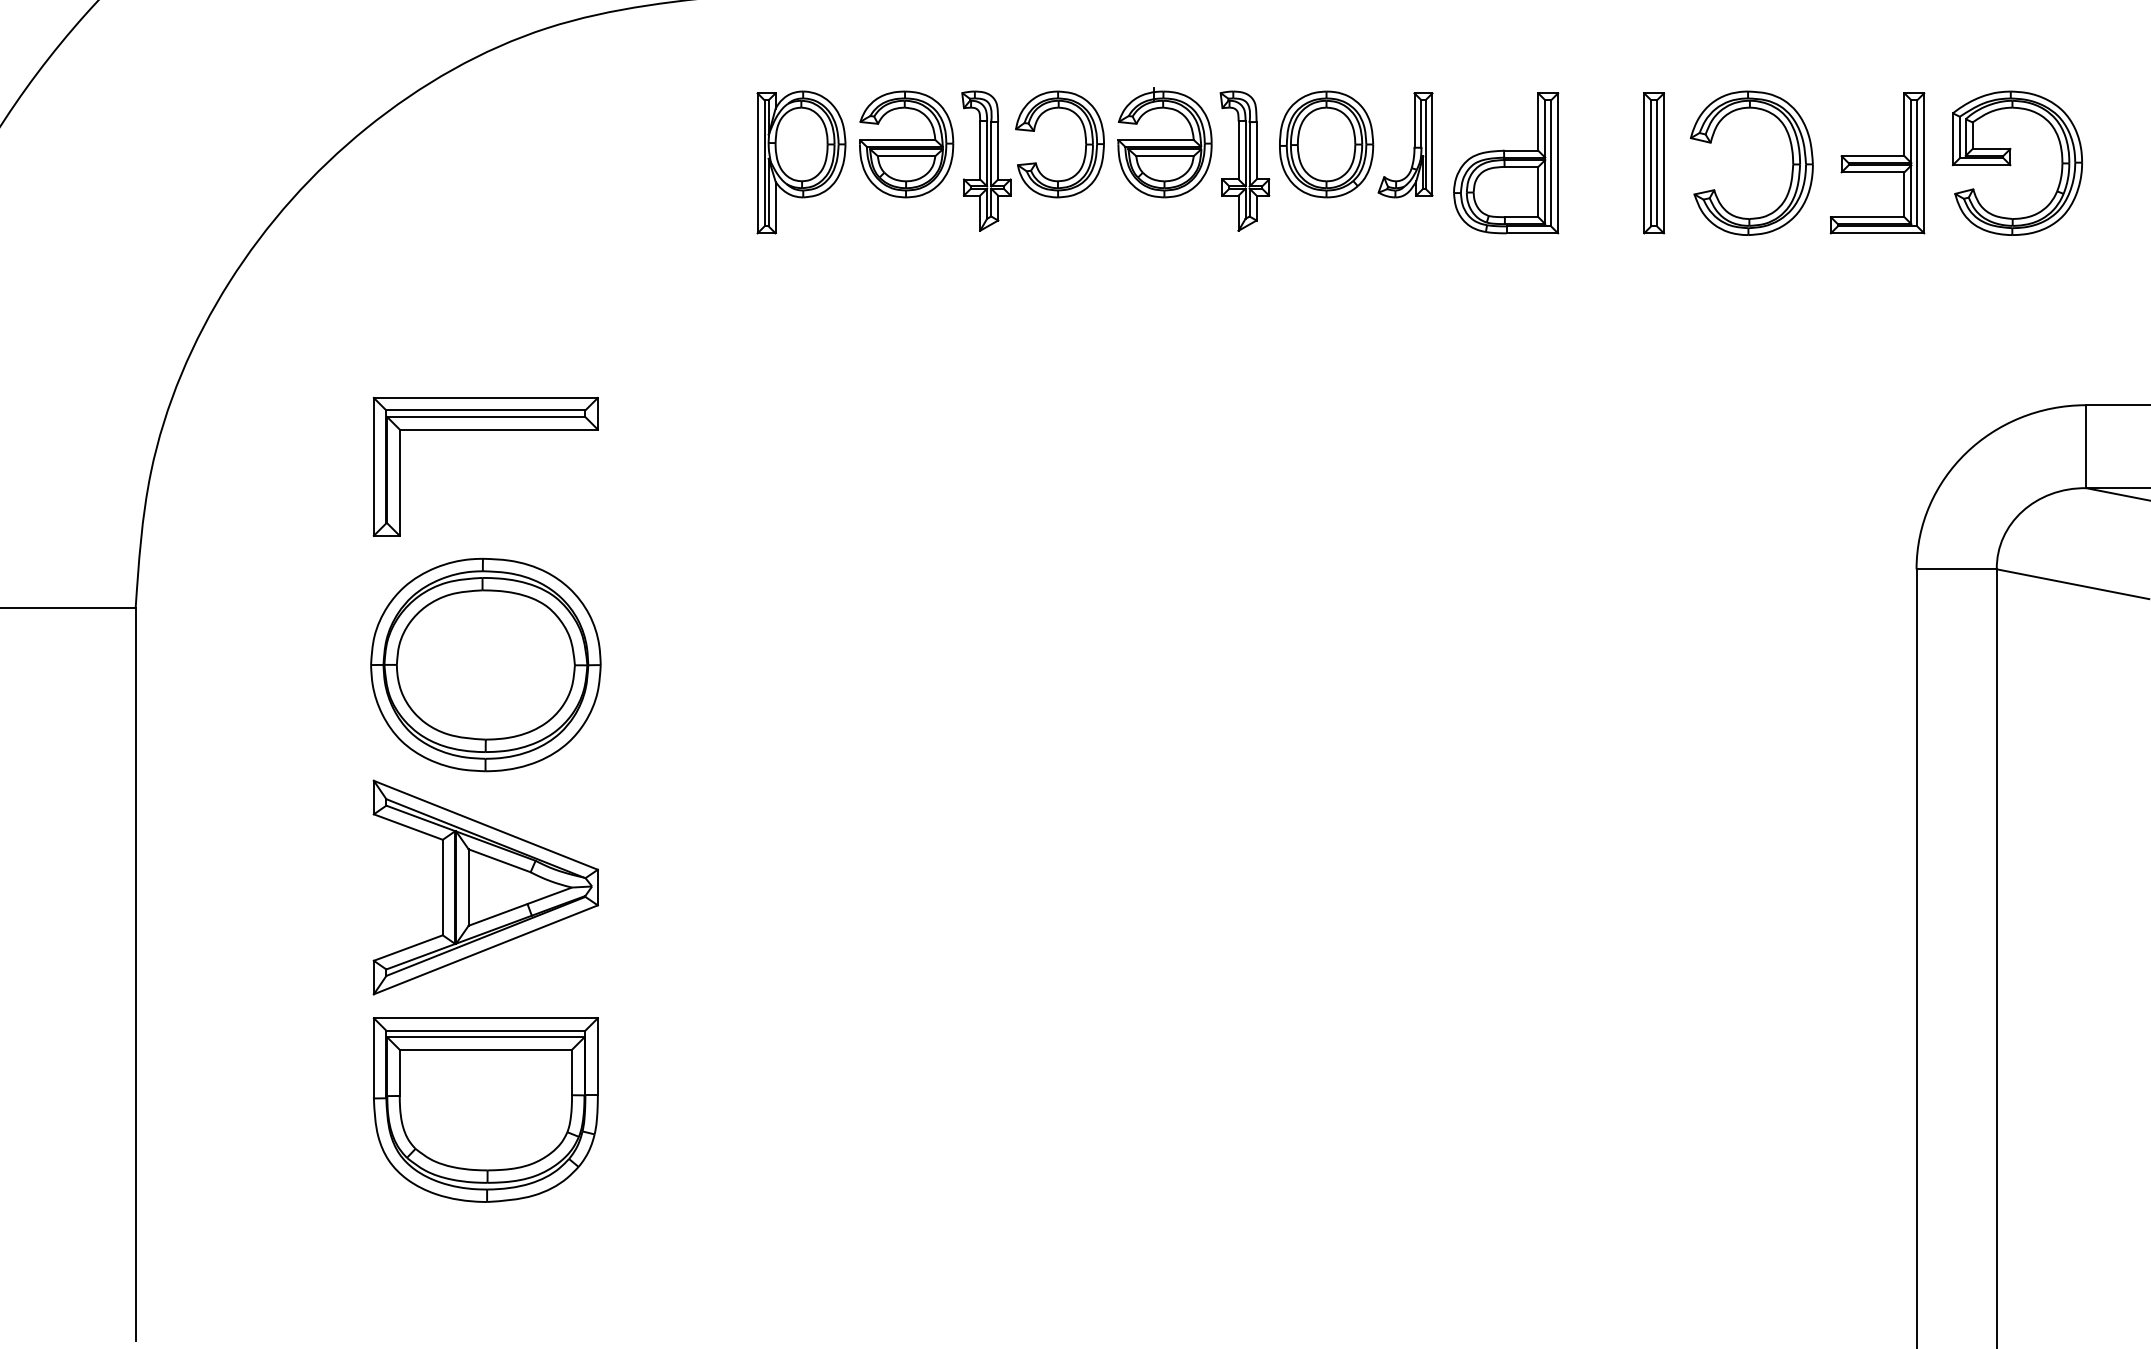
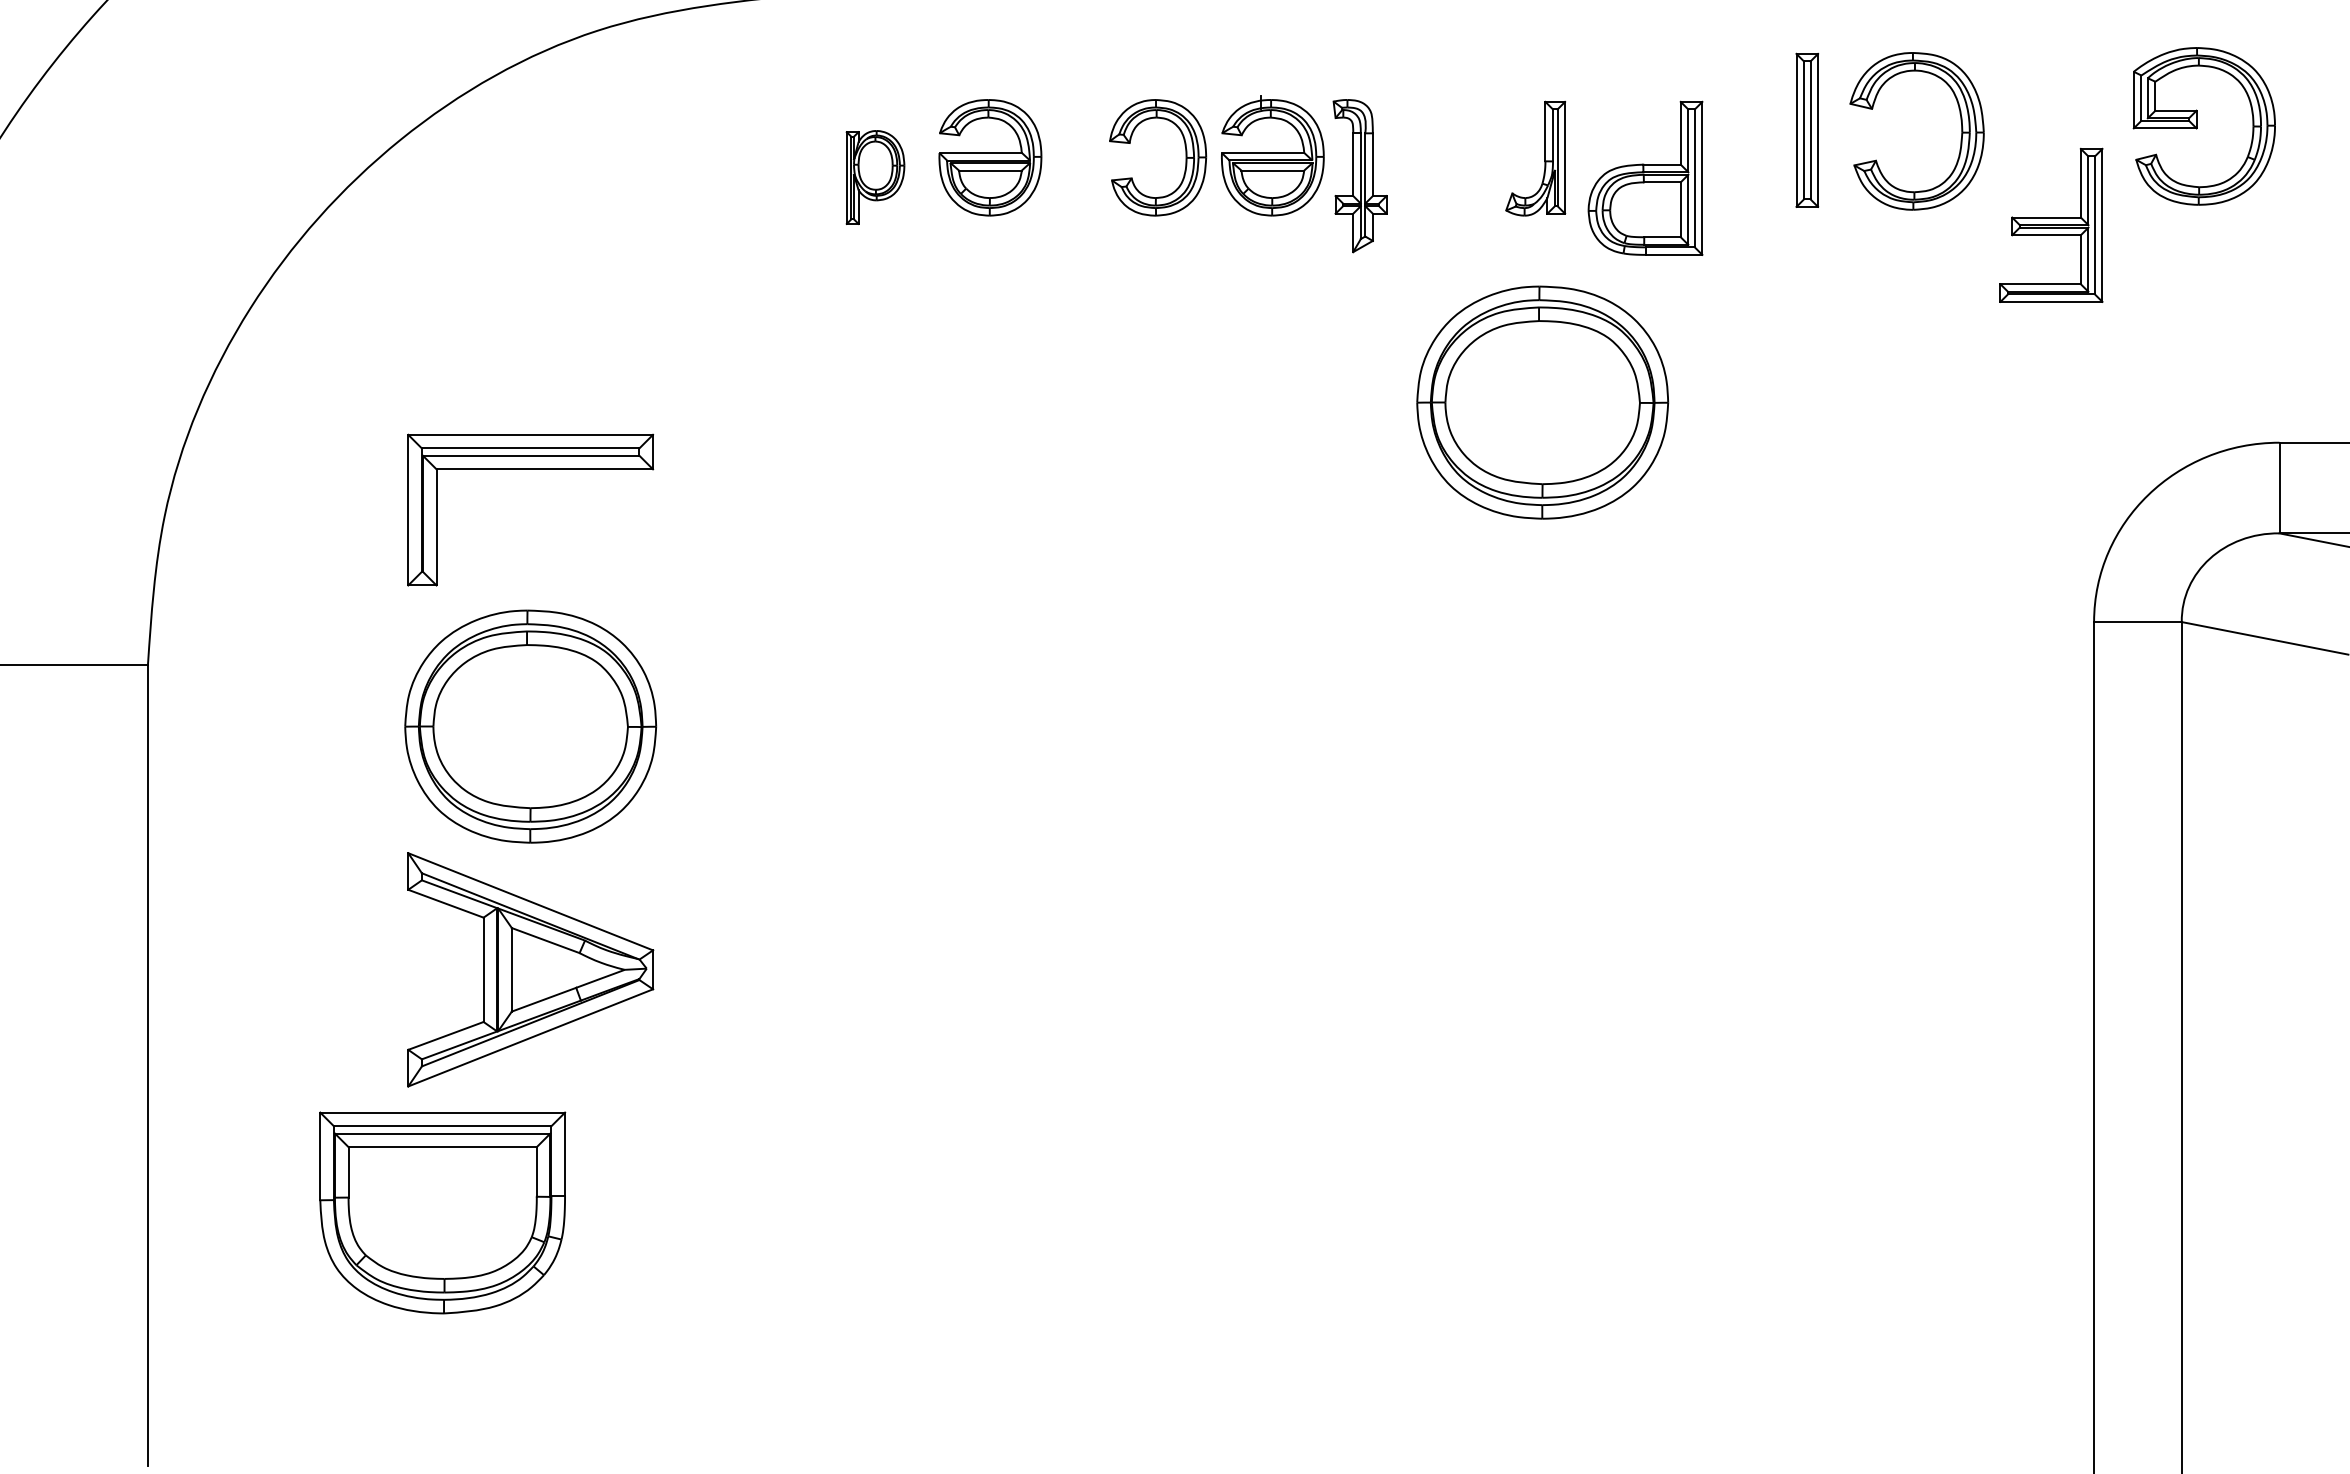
part: (1326, 144) -> (1449, 157), removed
part: (986, 161) -> (1077, 176), removed
part: (801, 162) -> (875, 177), size x0.6
part: (1654, 162) -> (1807, 129), moved
part: (1877, 162) -> (2051, 224), moved
part: (2016, 163) -> (2203, 126), moved
part: (1791, 170) -> (1960, 139), moved
part: (1411, 368) -> (1542, 402), added
part: (485, 1109) -> (442, 1212), moved

